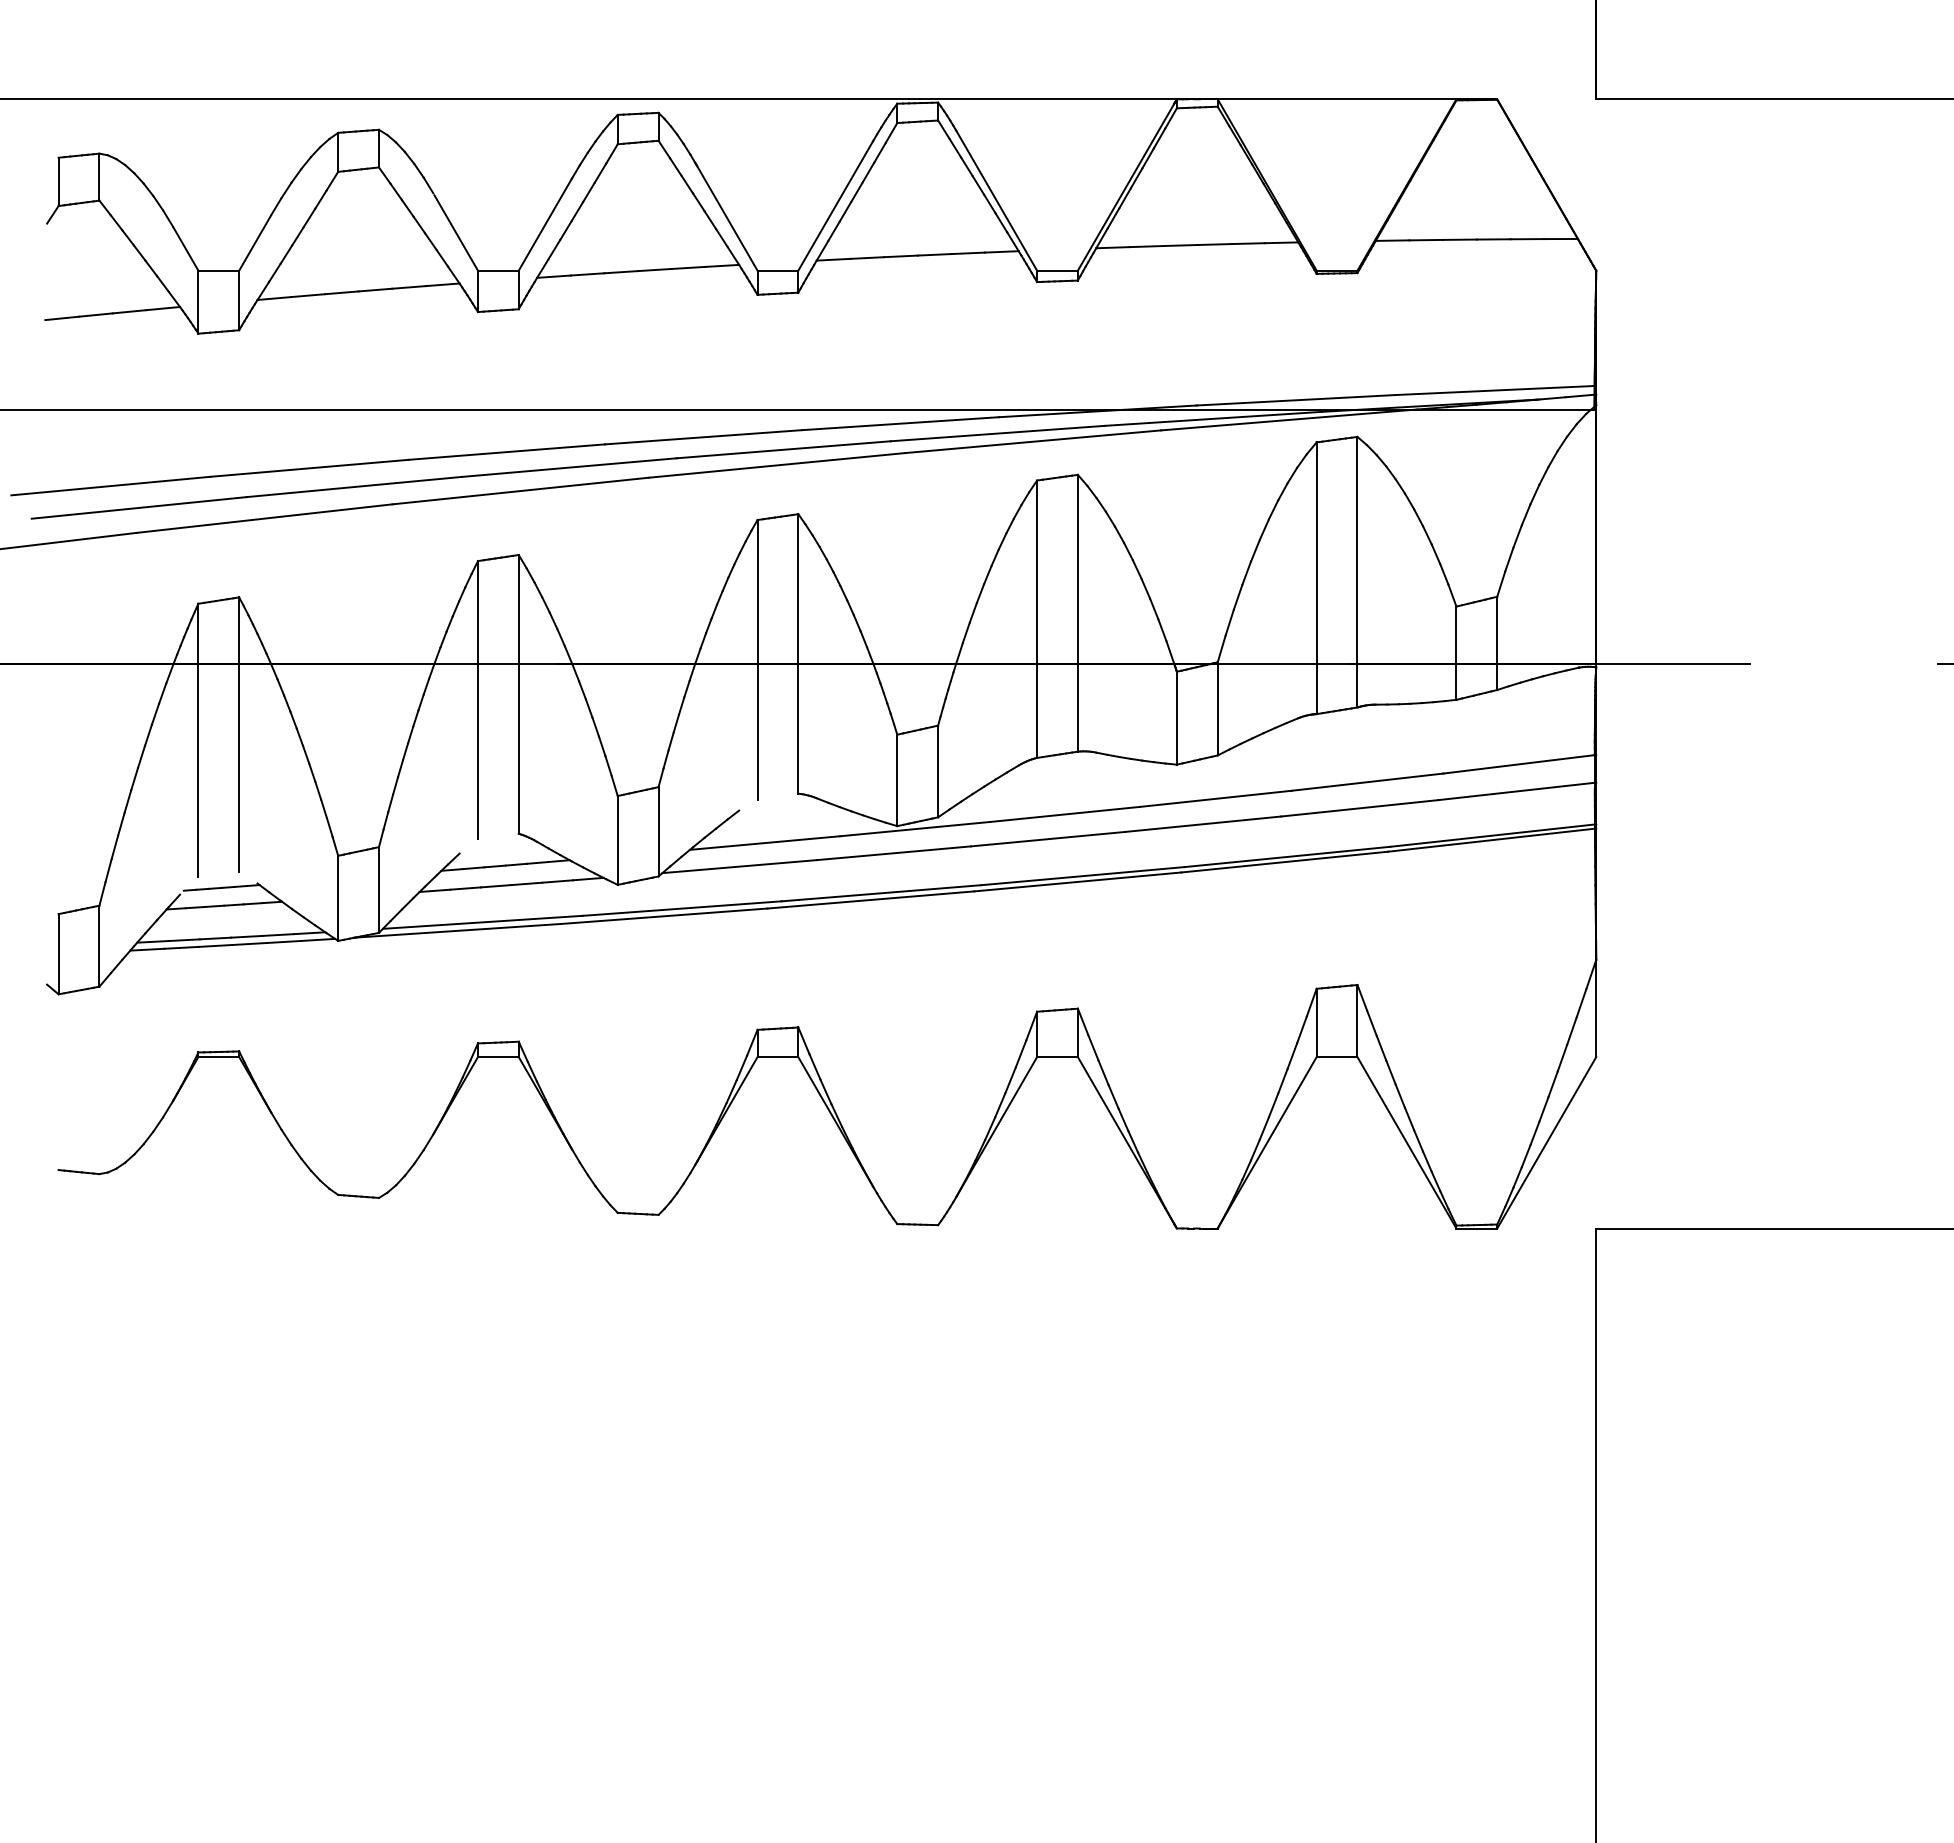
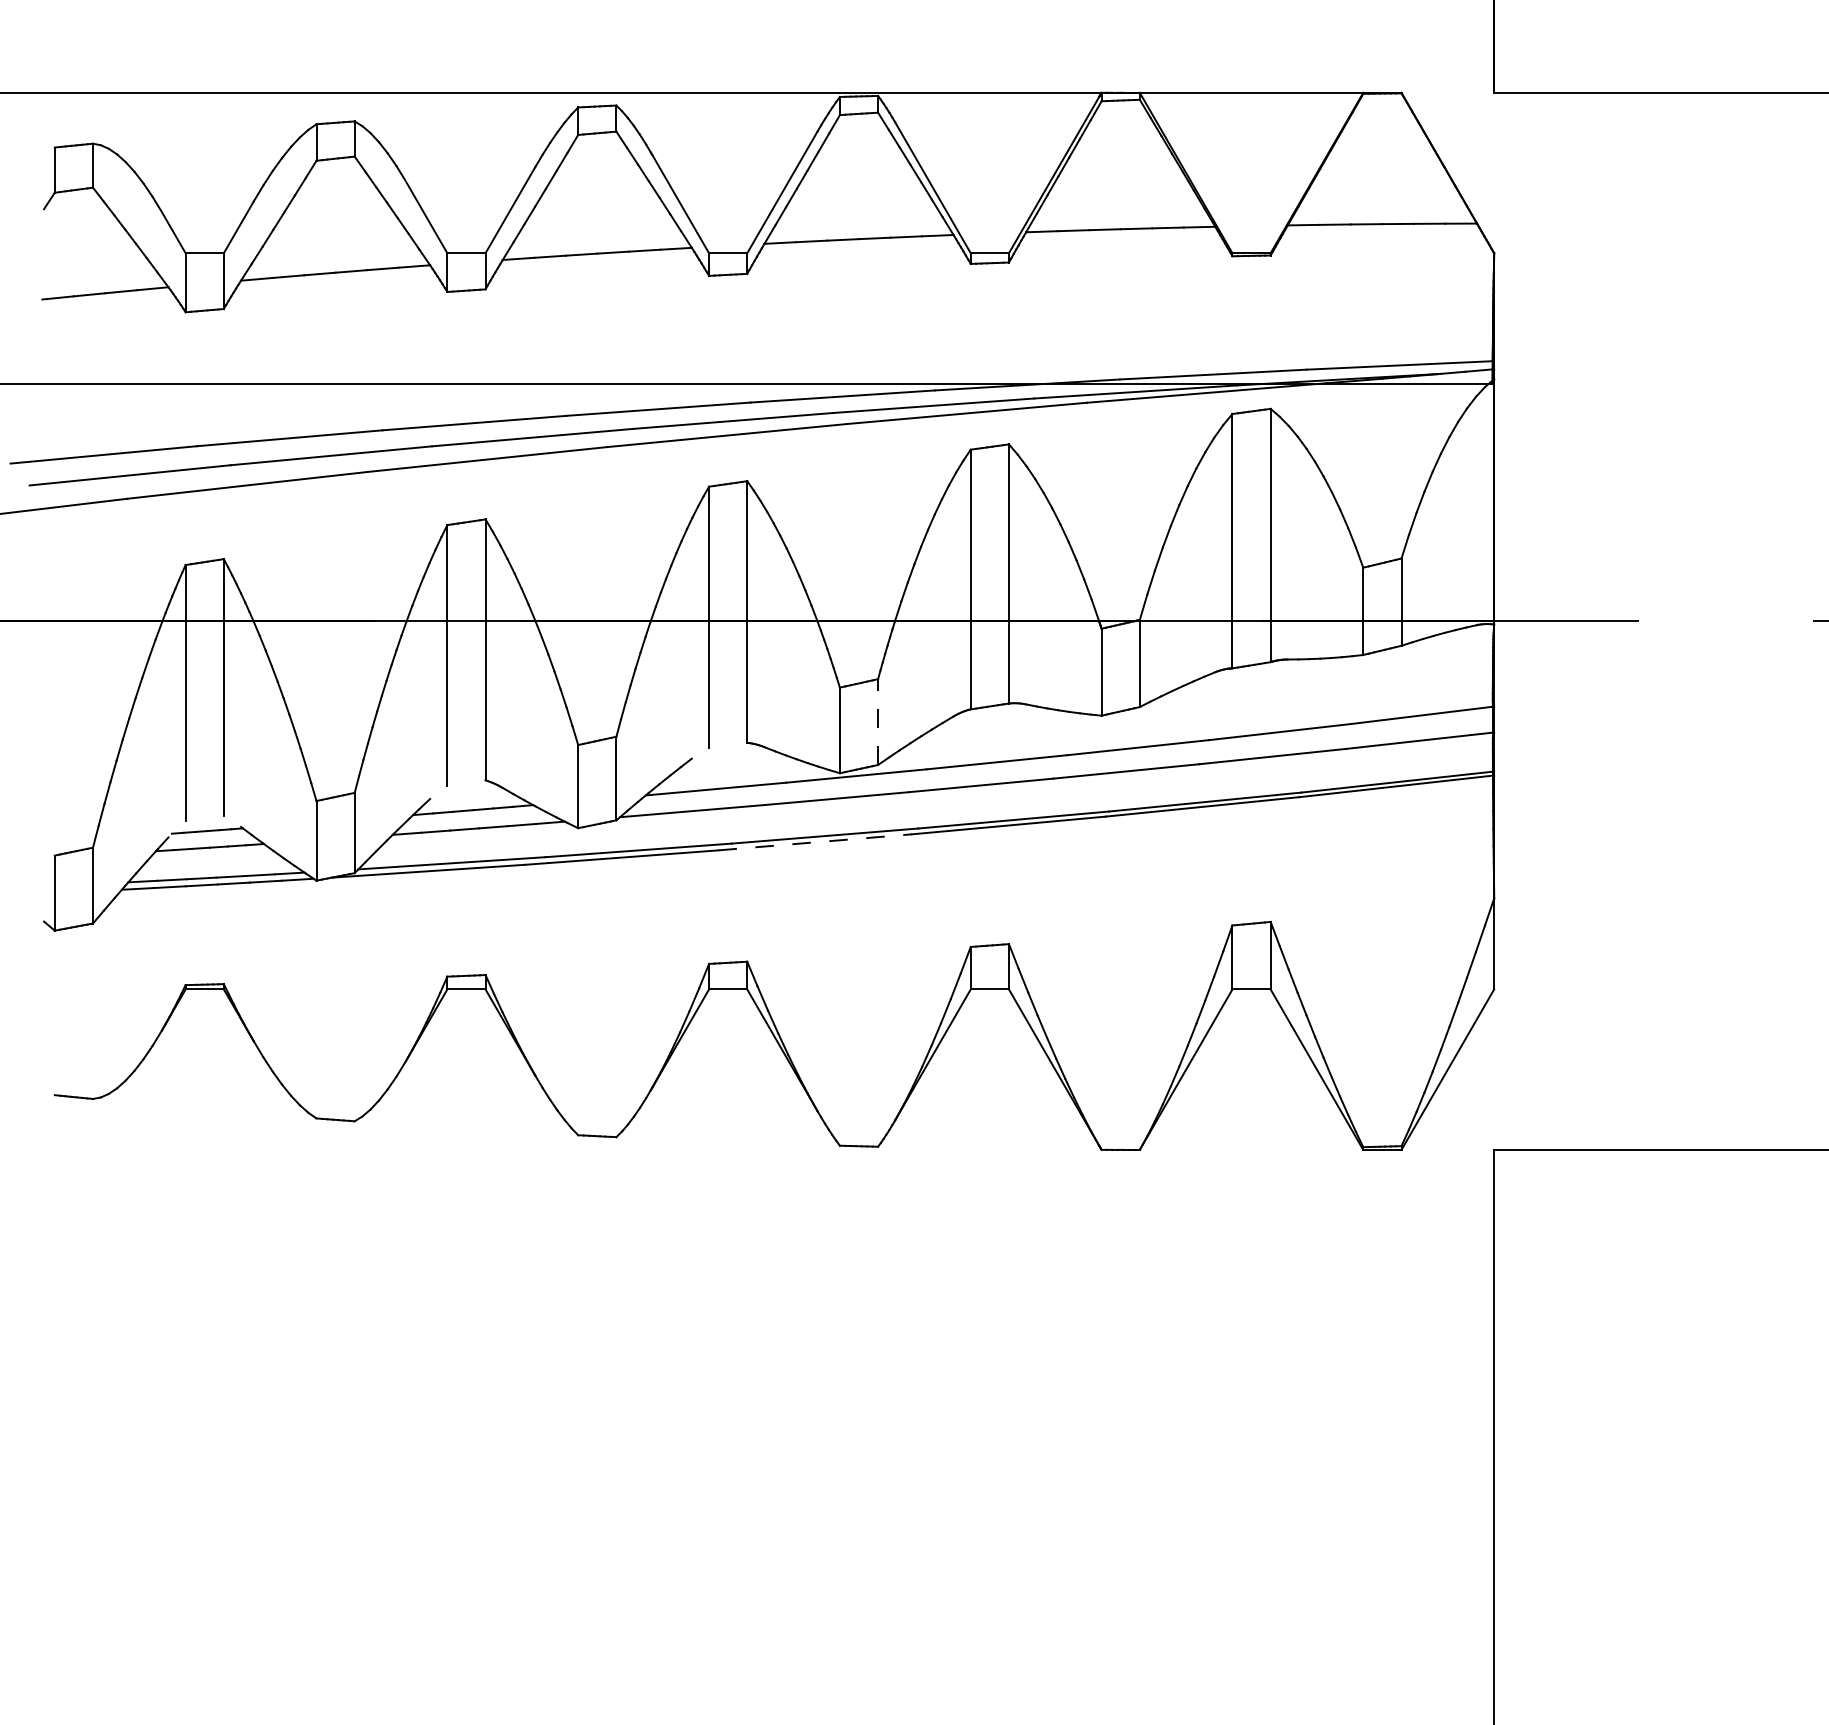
line: (938, 771) -> (878, 722), solid -> dashed
line: (870, 899) -> (814, 841), solid -> dashed

